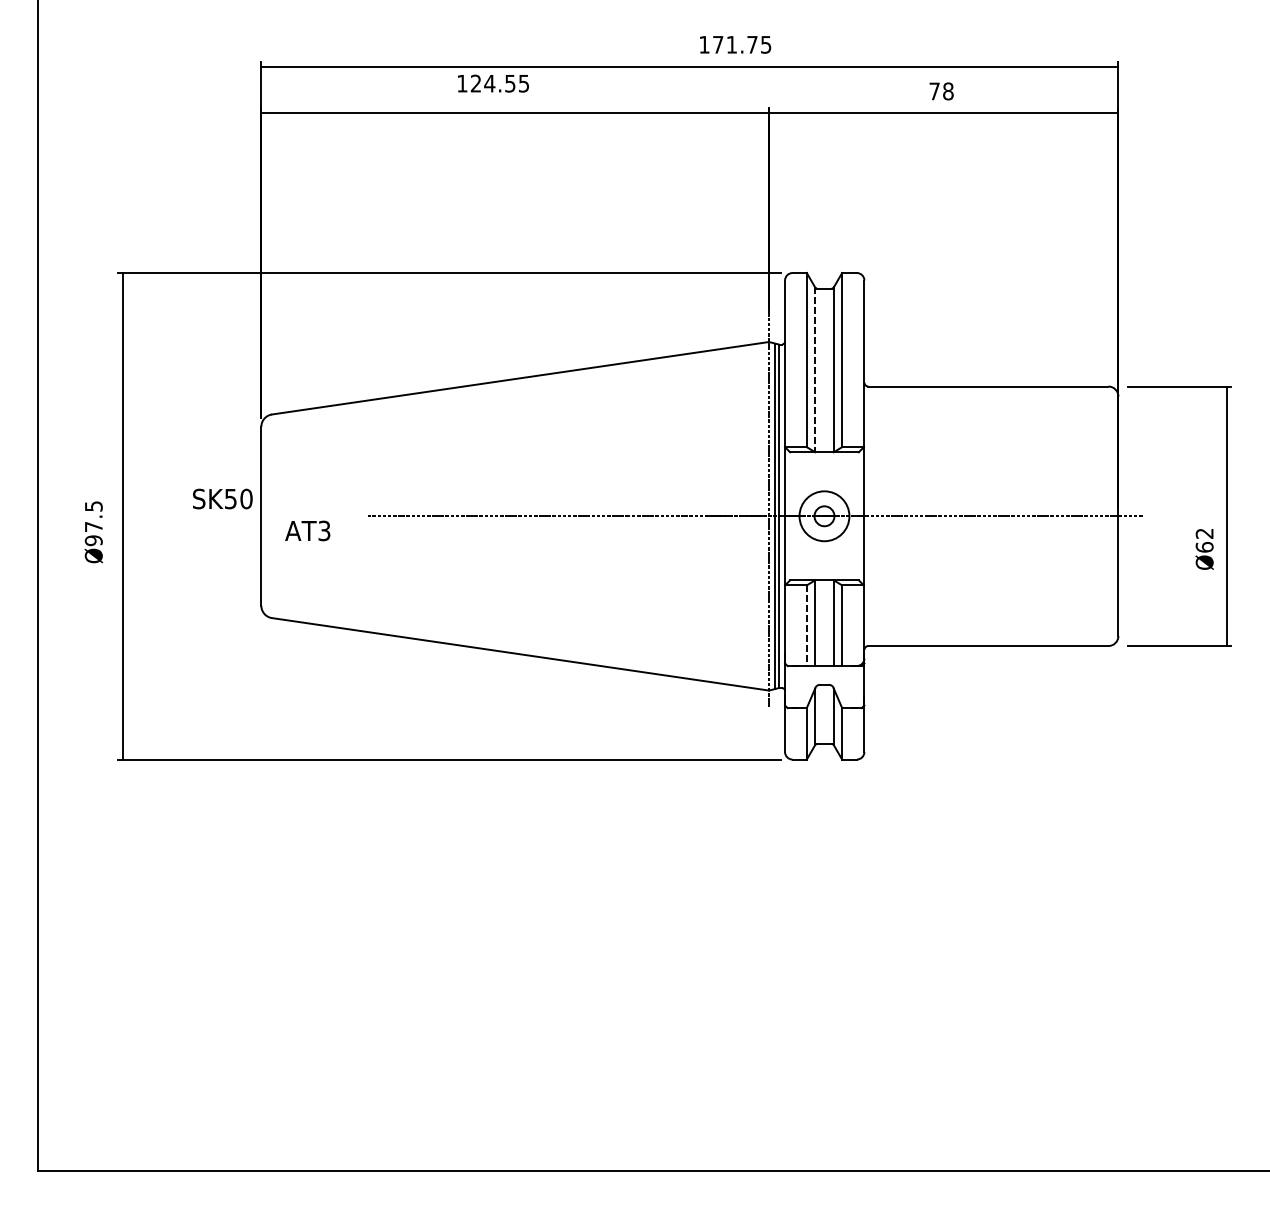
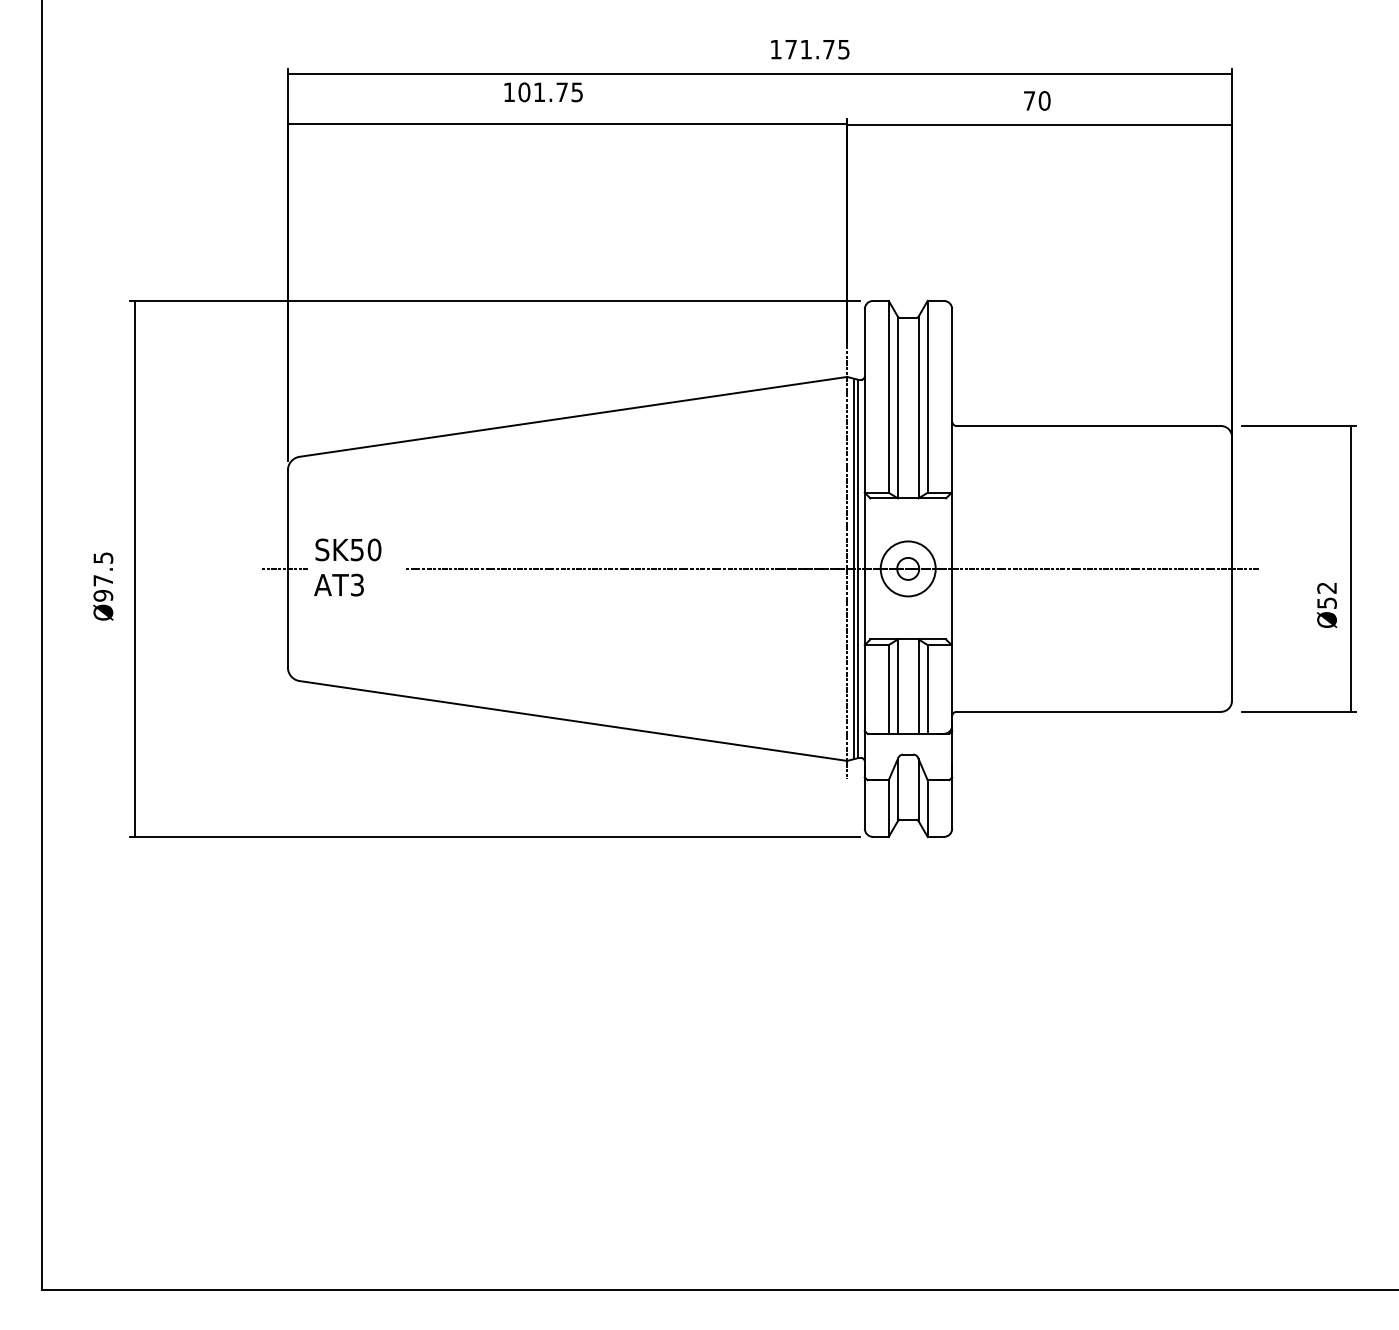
text: (492, 83) -> (542, 92), 124.55 -> 101.75
text: (948, 91) -> (1044, 100), 78 -> 70
line: (814, 369) -> (897, 407), dashed -> solid
text: (222, 498) -> (348, 549), moved
line: (259, 515) -> (285, 568), added
text: (1204, 546) -> (1326, 602), Ø62 -> Ø52
line: (806, 625) -> (888, 689), dashed -> solid

